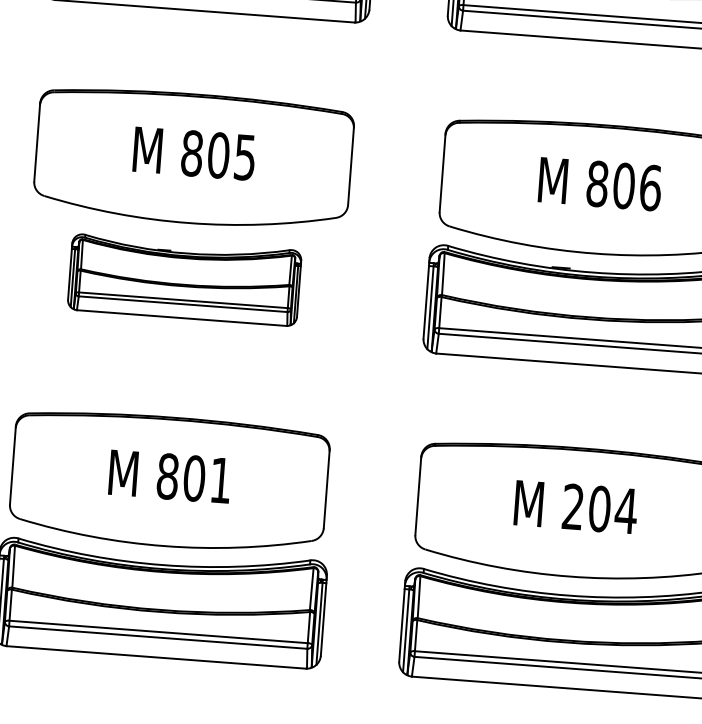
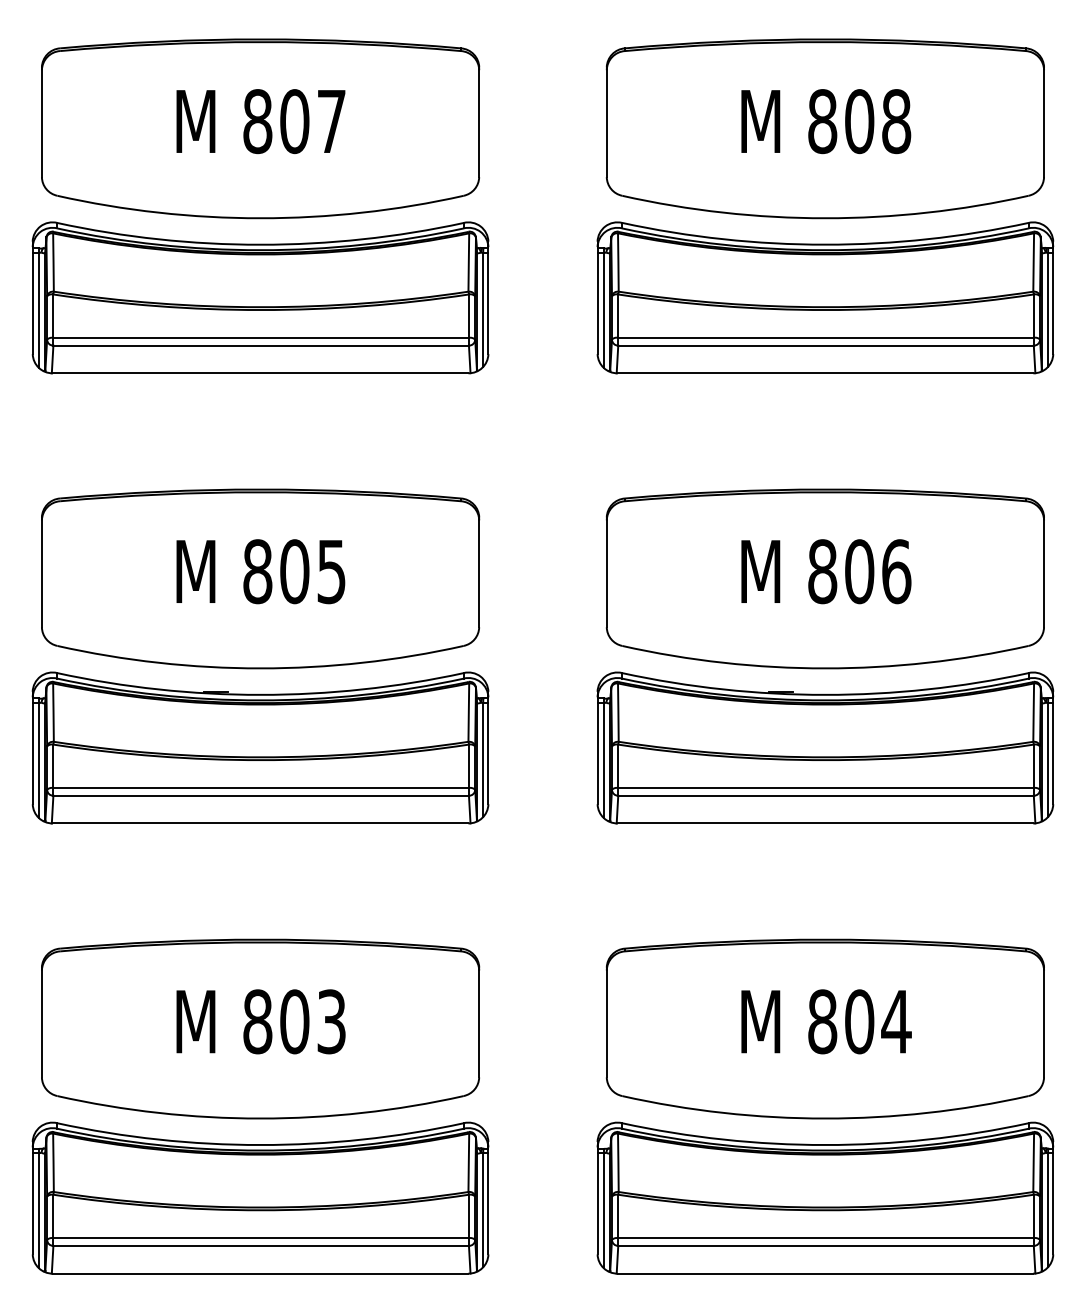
part: (184, 279) -> (260, 747), size x1.43
text: (220, 480) -> (331, 1021), 801 -> 803
text: (573, 506) -> (822, 1021), 204 -> 804

